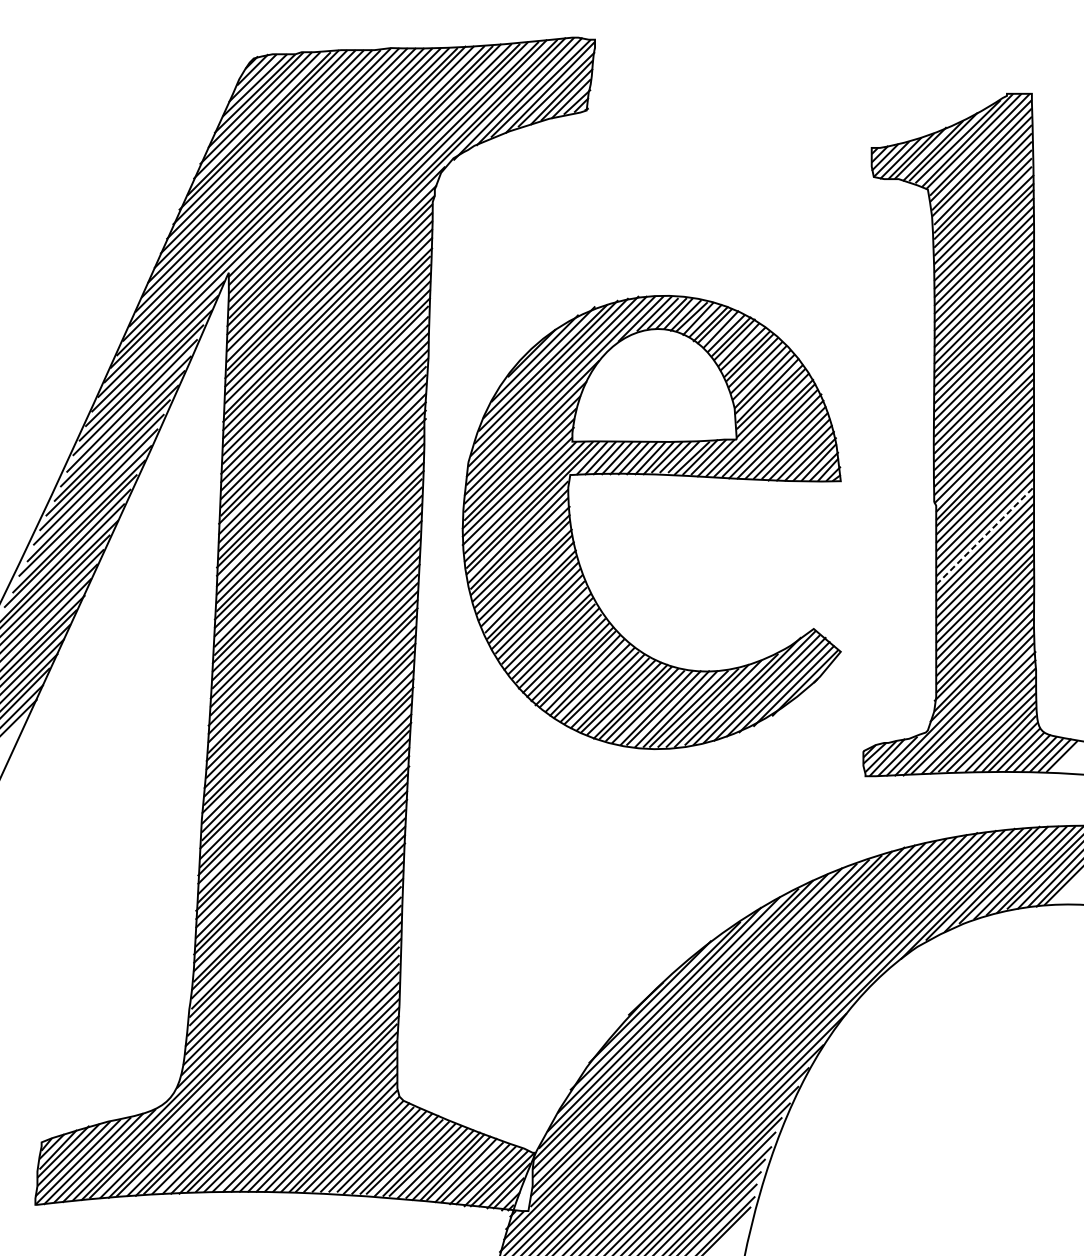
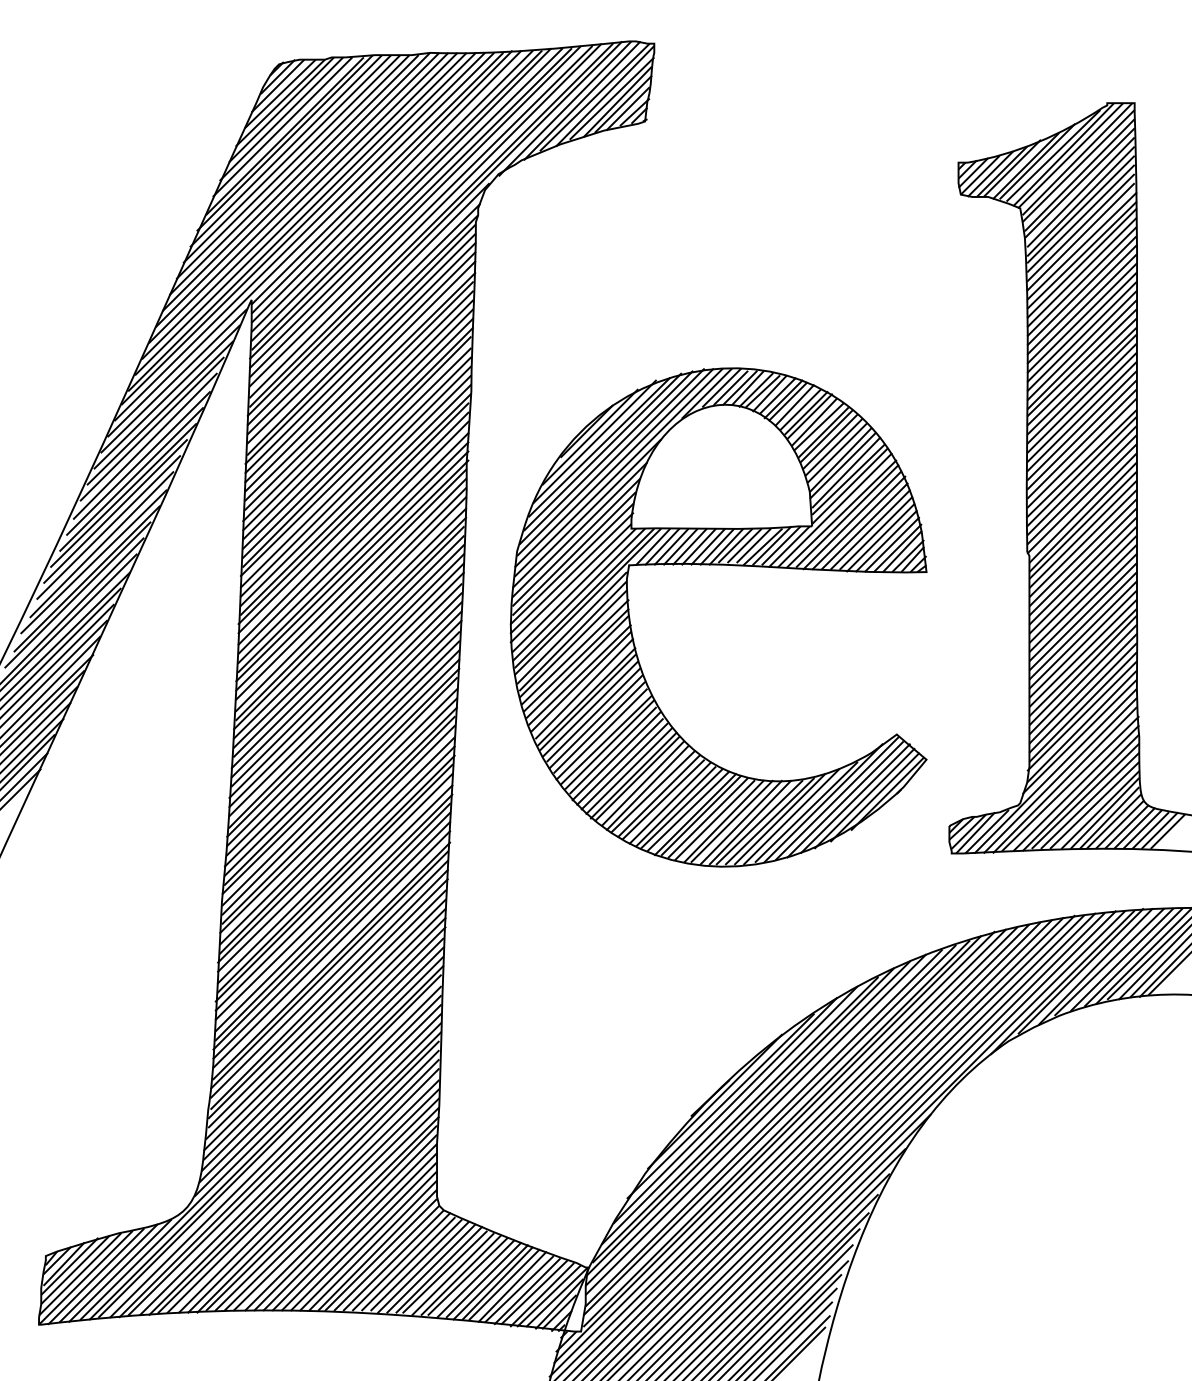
part: (651, 475) -> (718, 565), moved
line: (985, 535) -> (1083, 588), dashed -> solid

